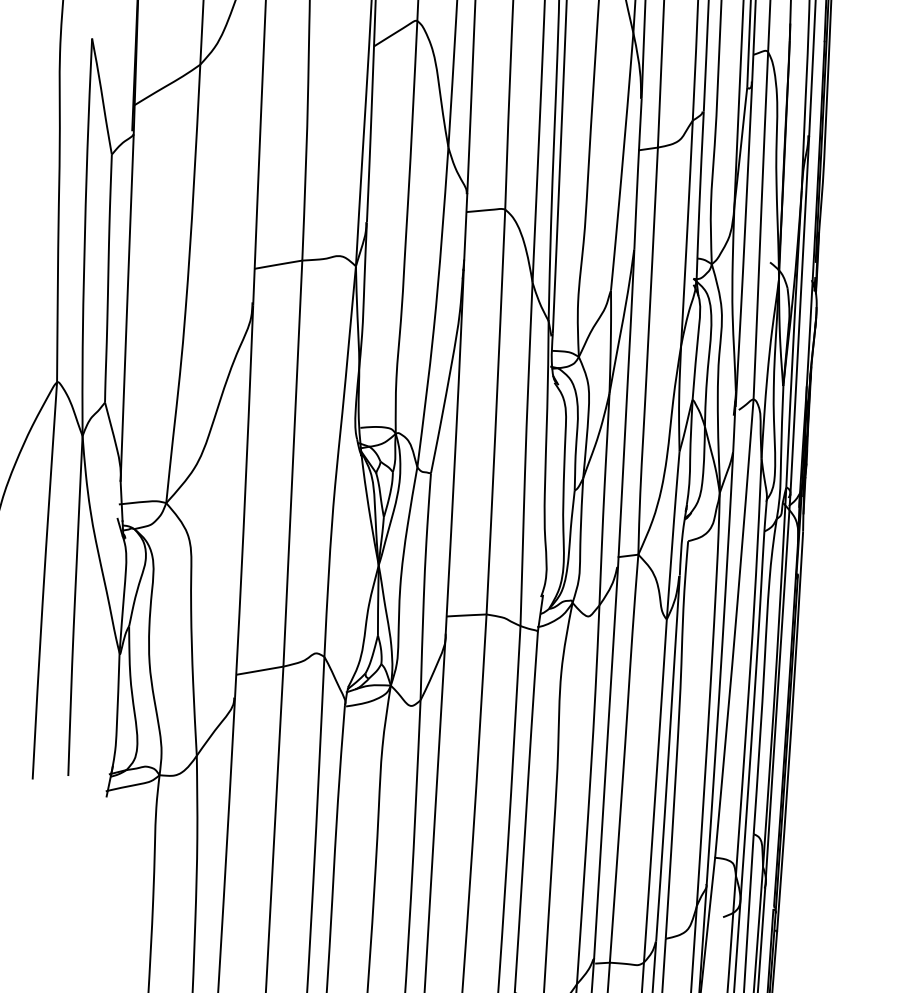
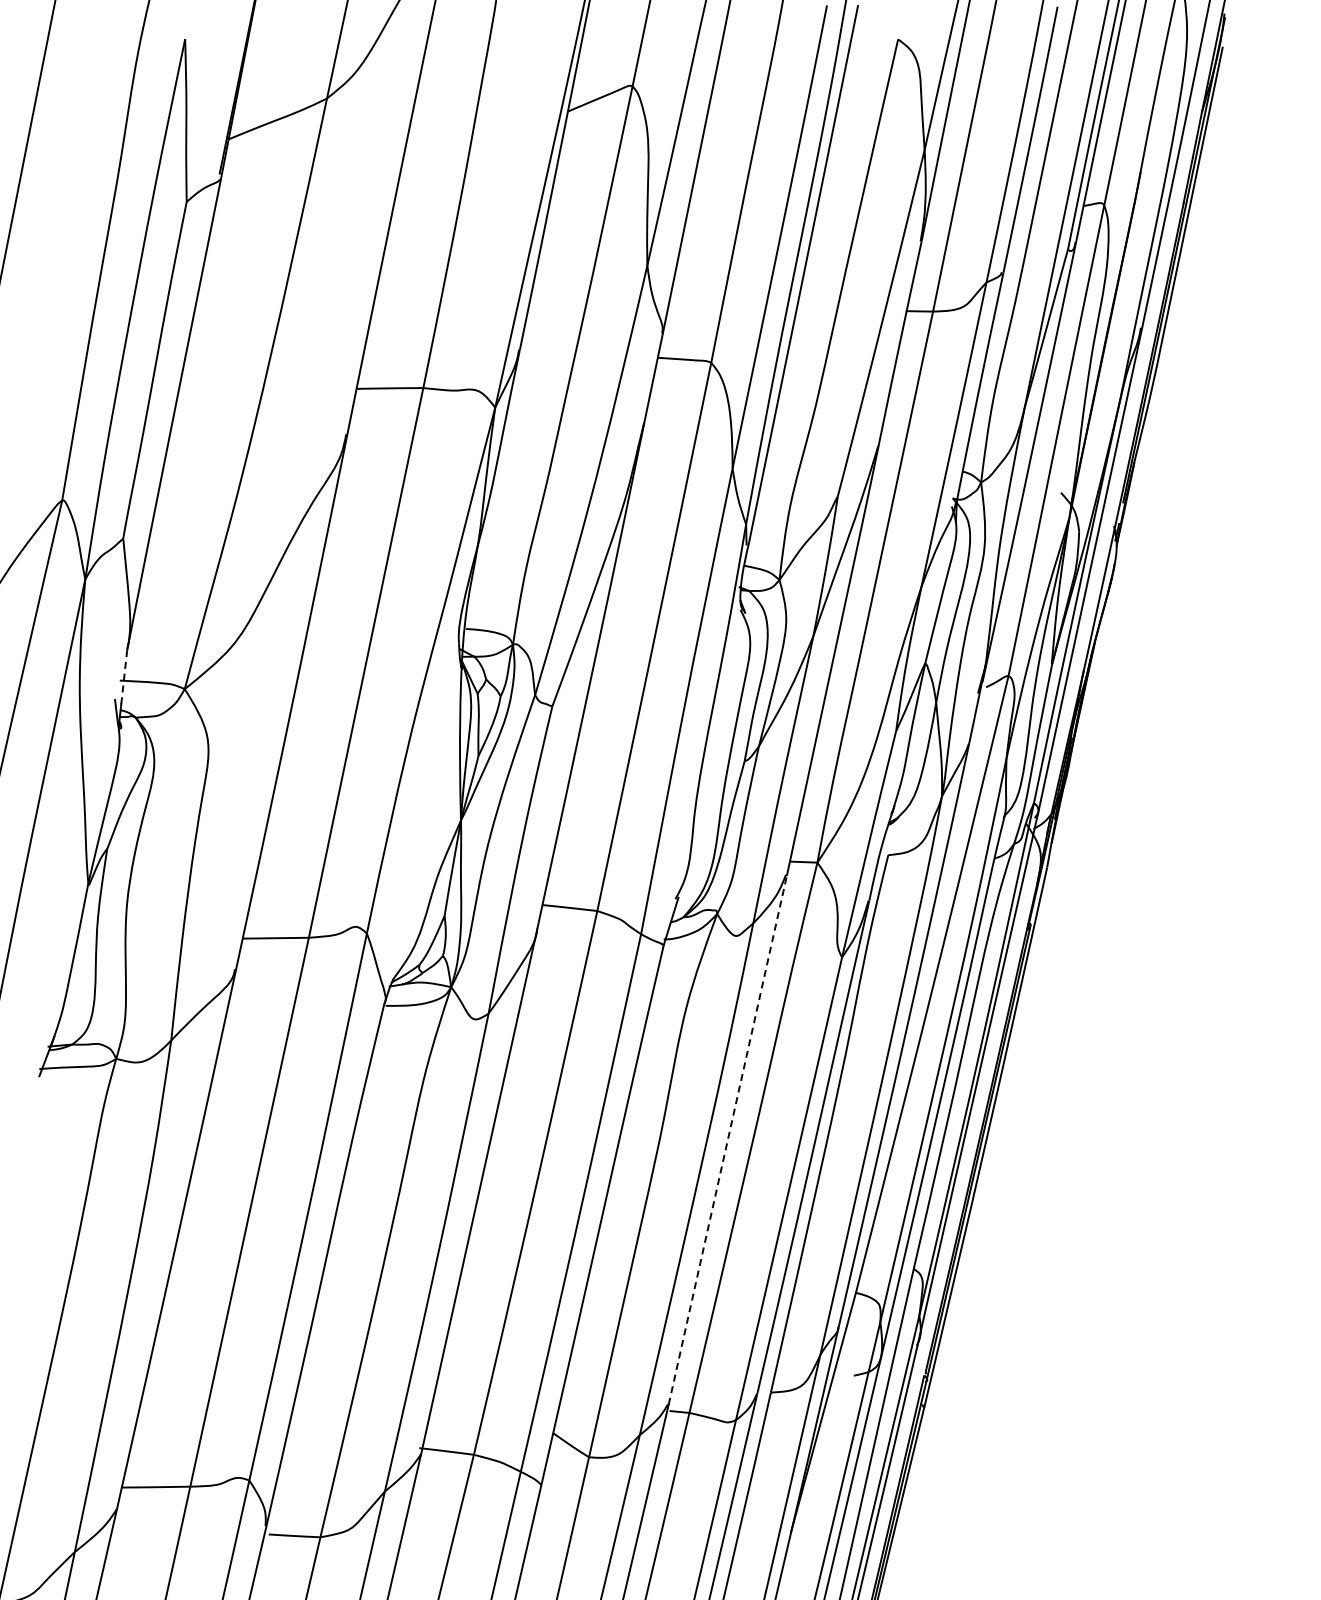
line: (121, 500) -> (124, 676), solid -> dashed
line: (605, 763) -> (727, 1140), solid -> dashed

